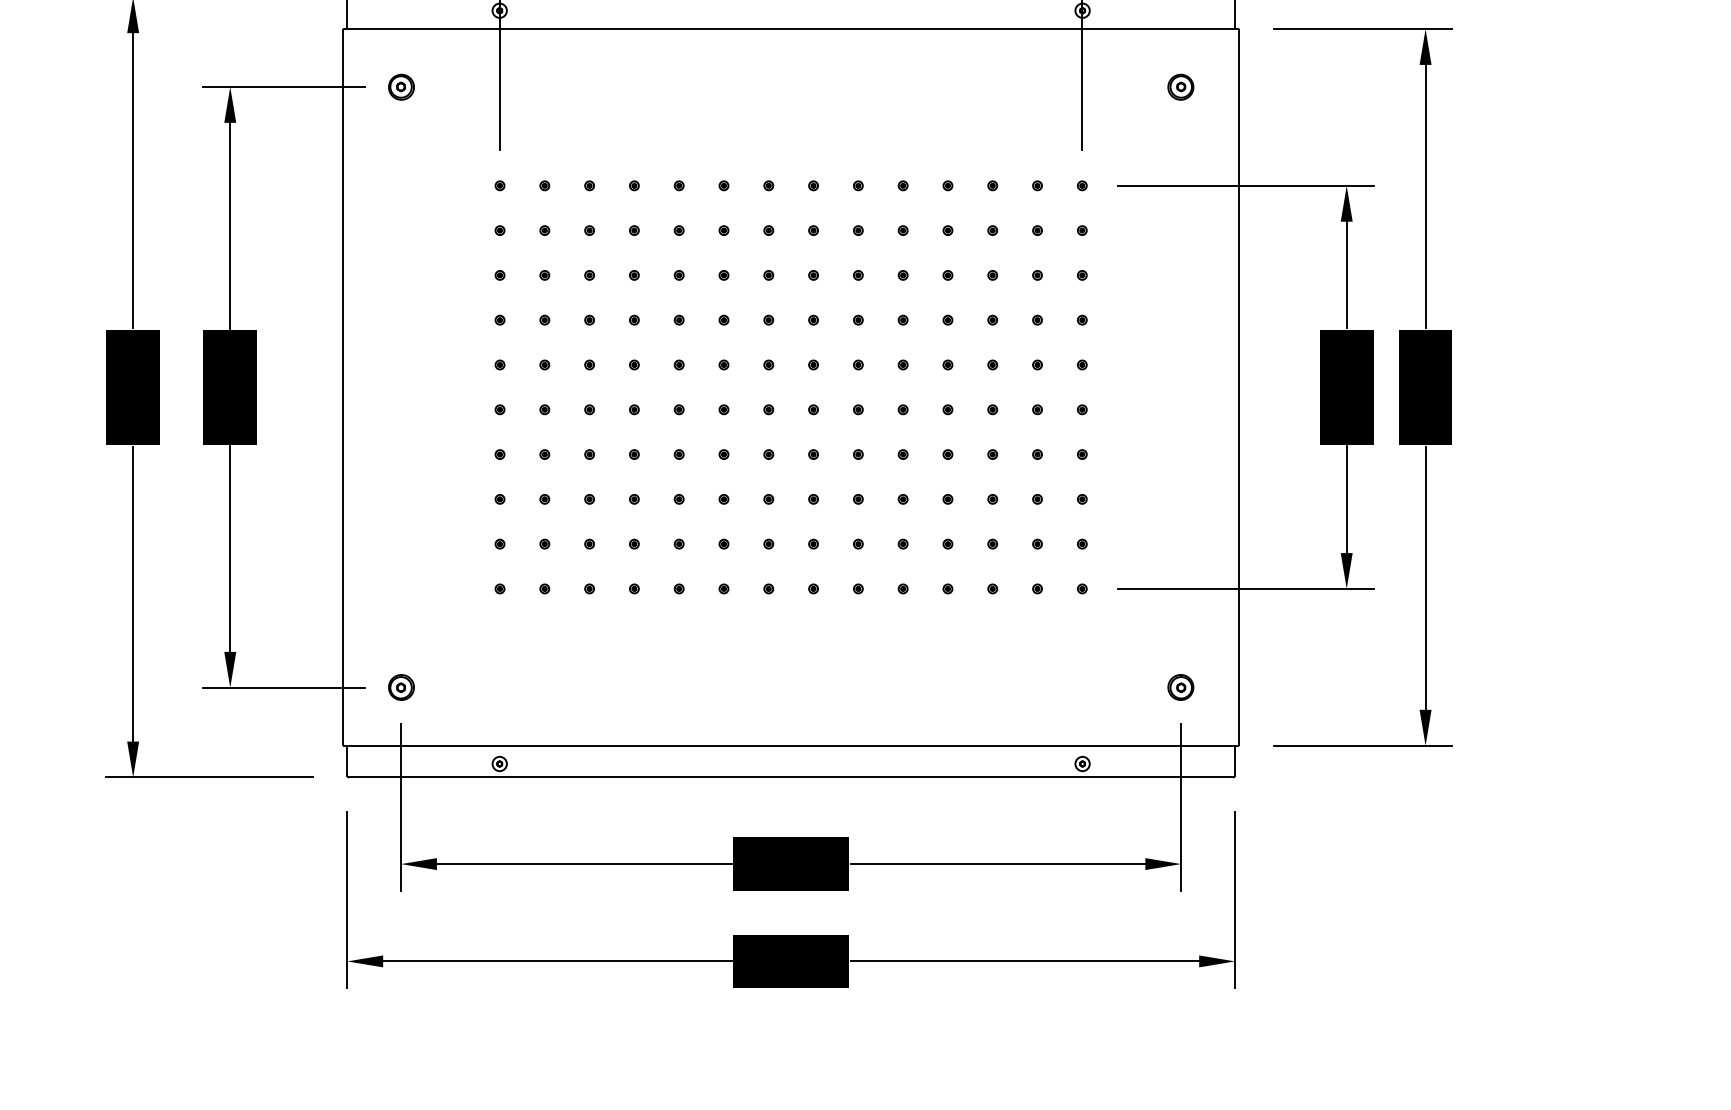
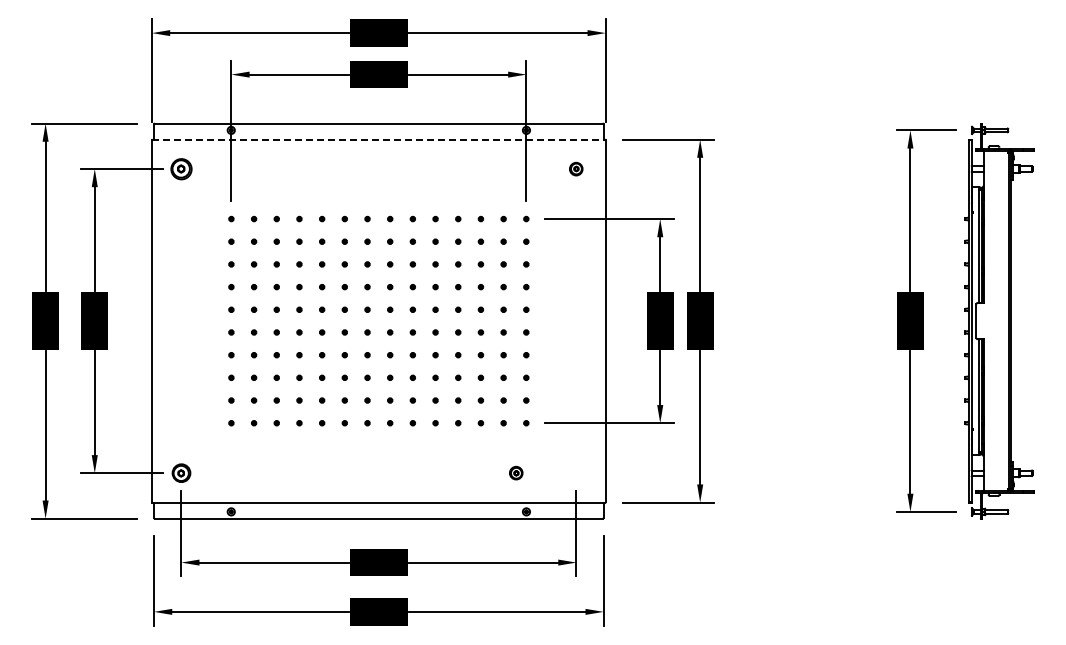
line: (792, 28) -> (379, 139), solid -> dashed
part: (401, 86) -> (181, 168), size x1.6
part: (401, 686) -> (181, 472), size x1.4
part: (1181, 686) -> (516, 472), moved

